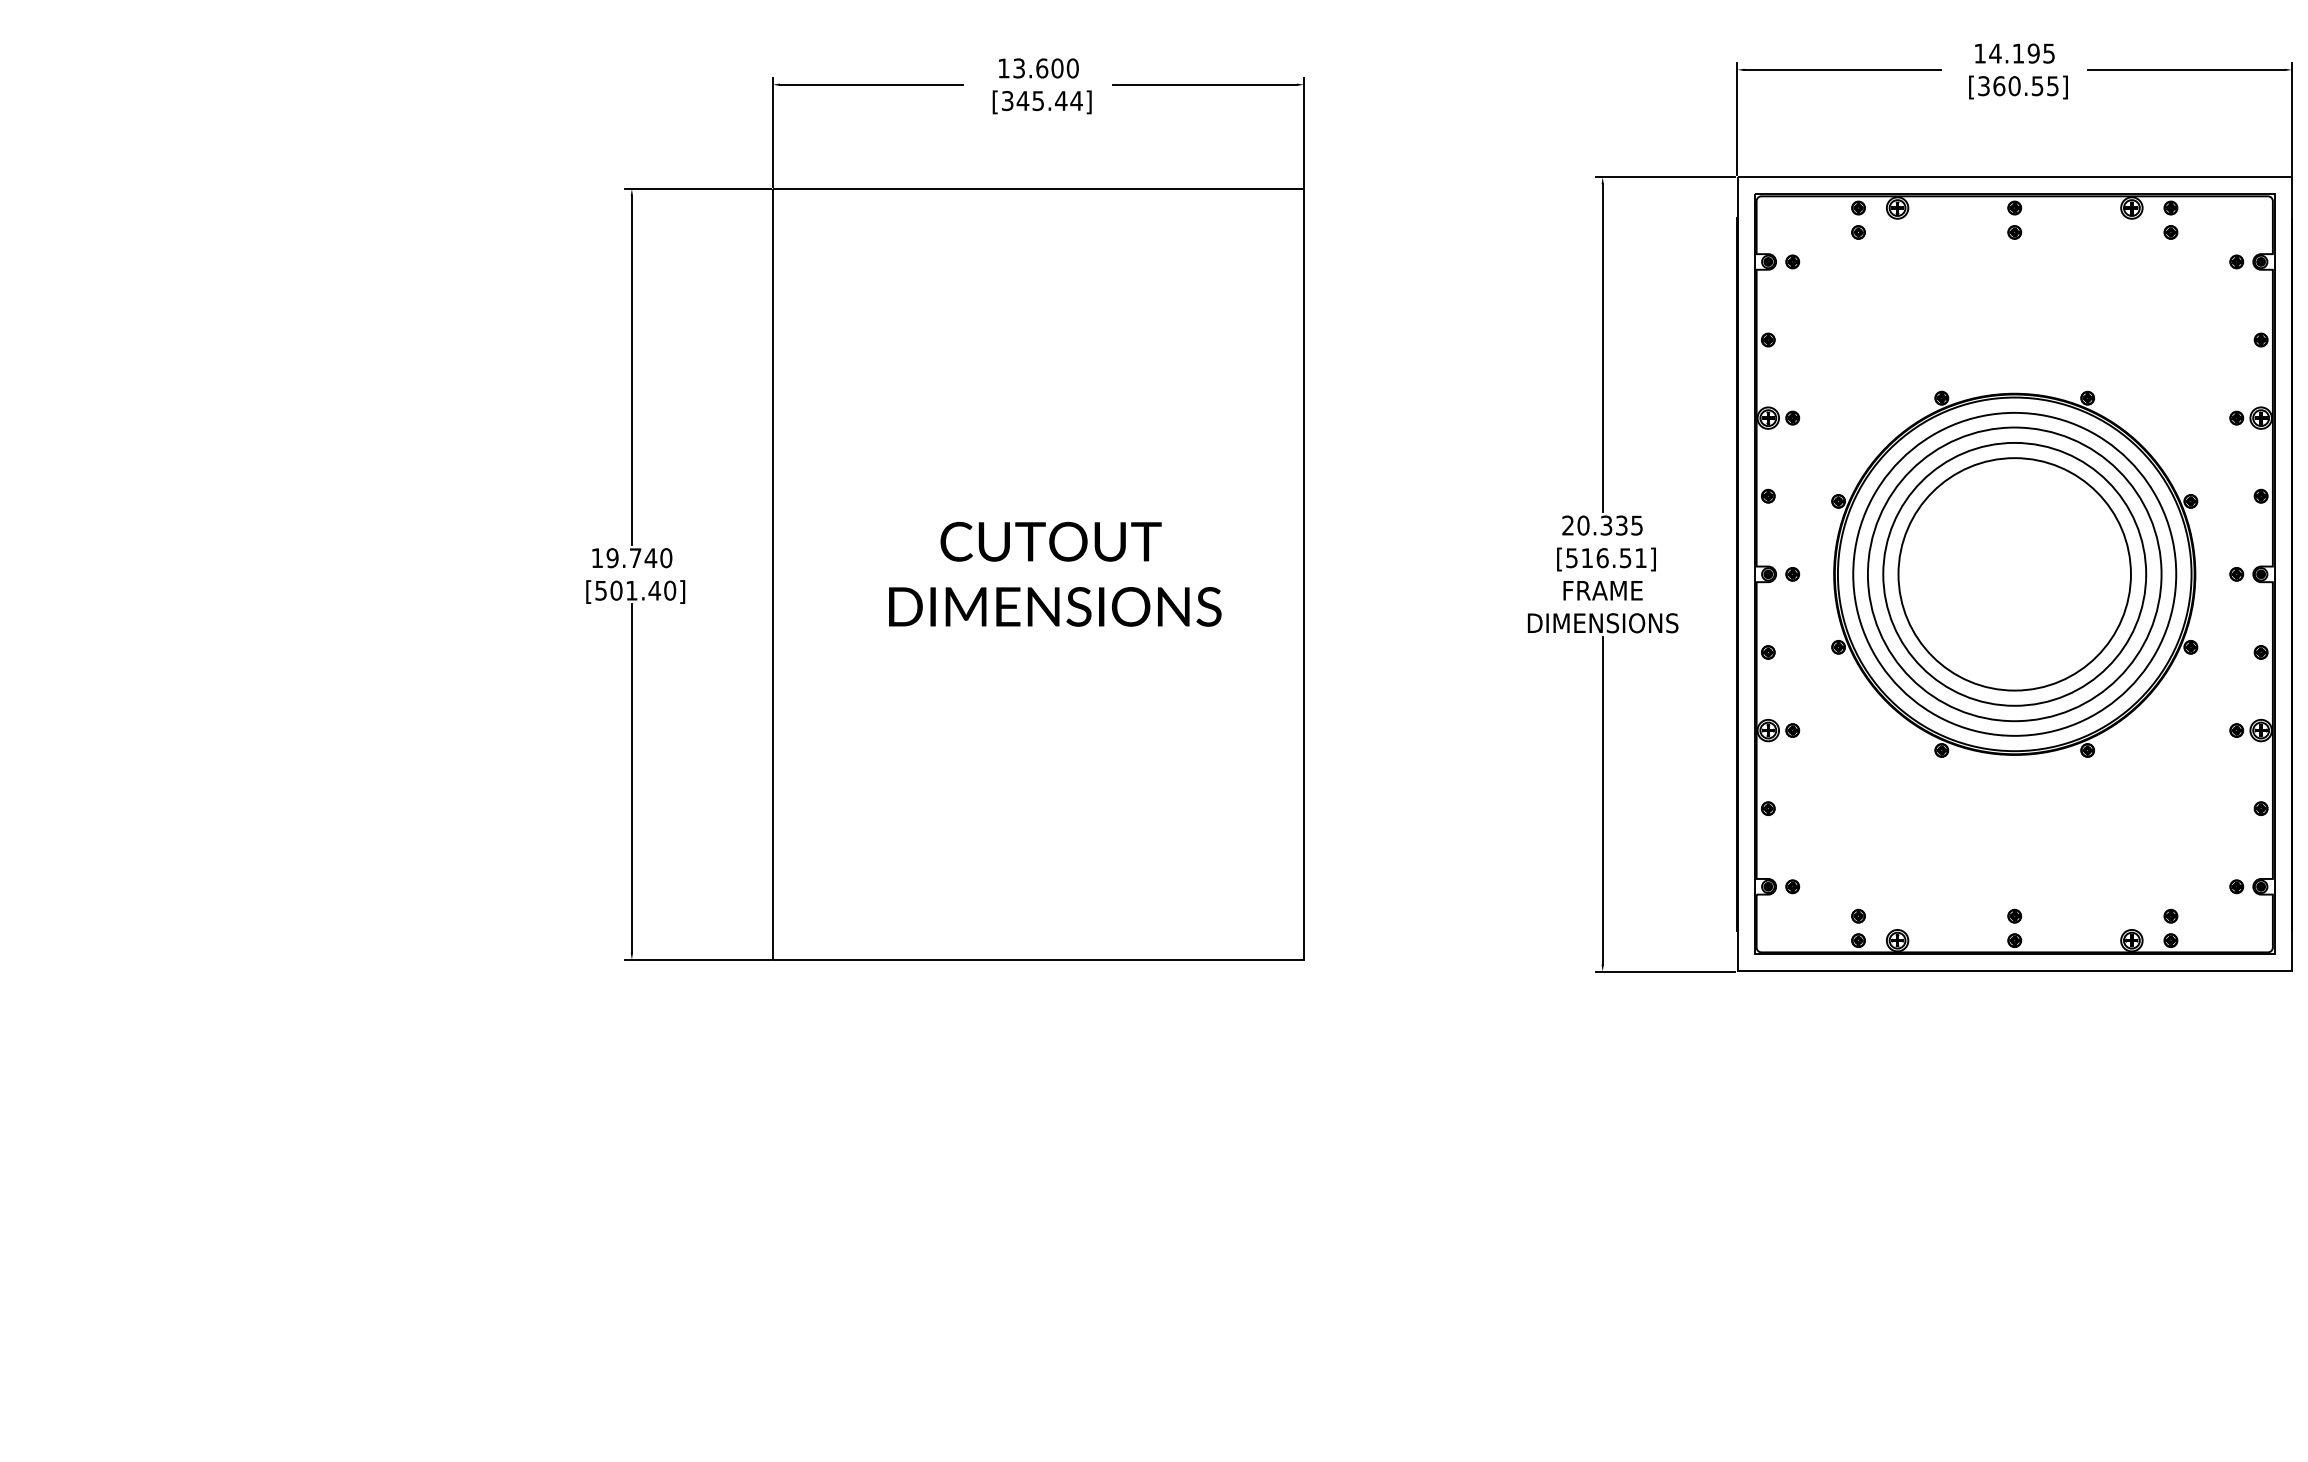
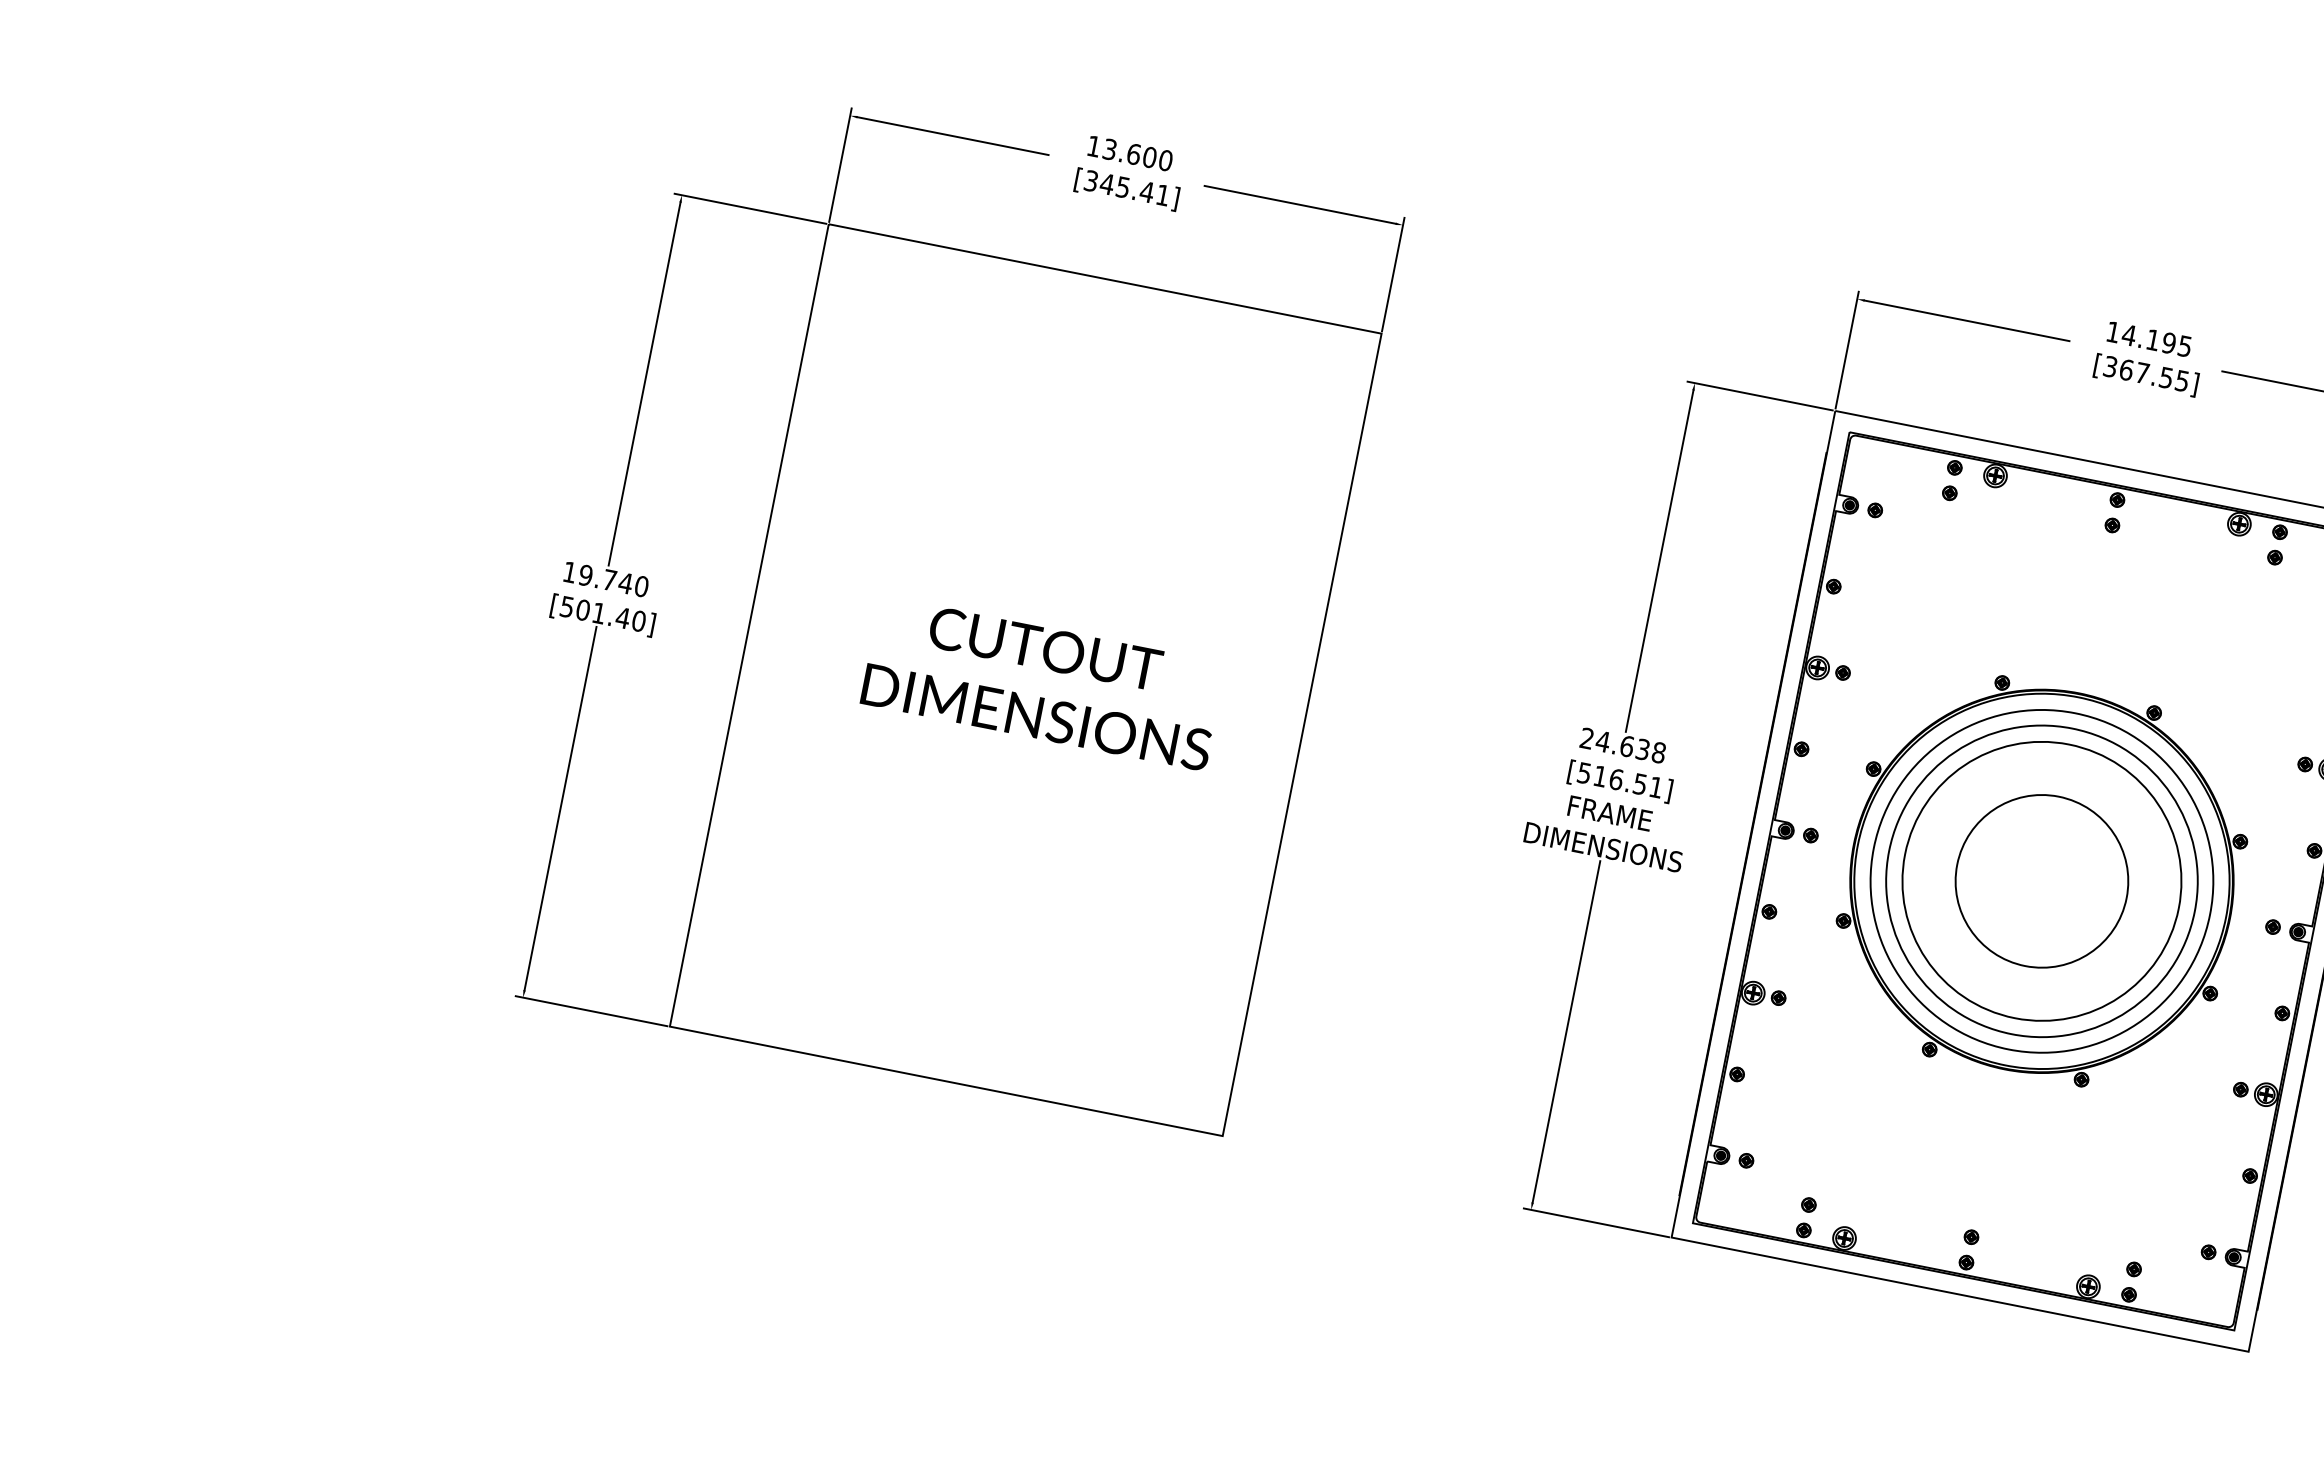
text: (2014, 86) -> (2142, 373), [360.55] -> [367.55]
text: (1076, 100) -> (1163, 194), [345.44] -> [345.41]
text: (1610, 525) -> (1631, 747), 20.335 -> 24.638
circle: (2014, 574) -> (2041, 881), size x0.7

